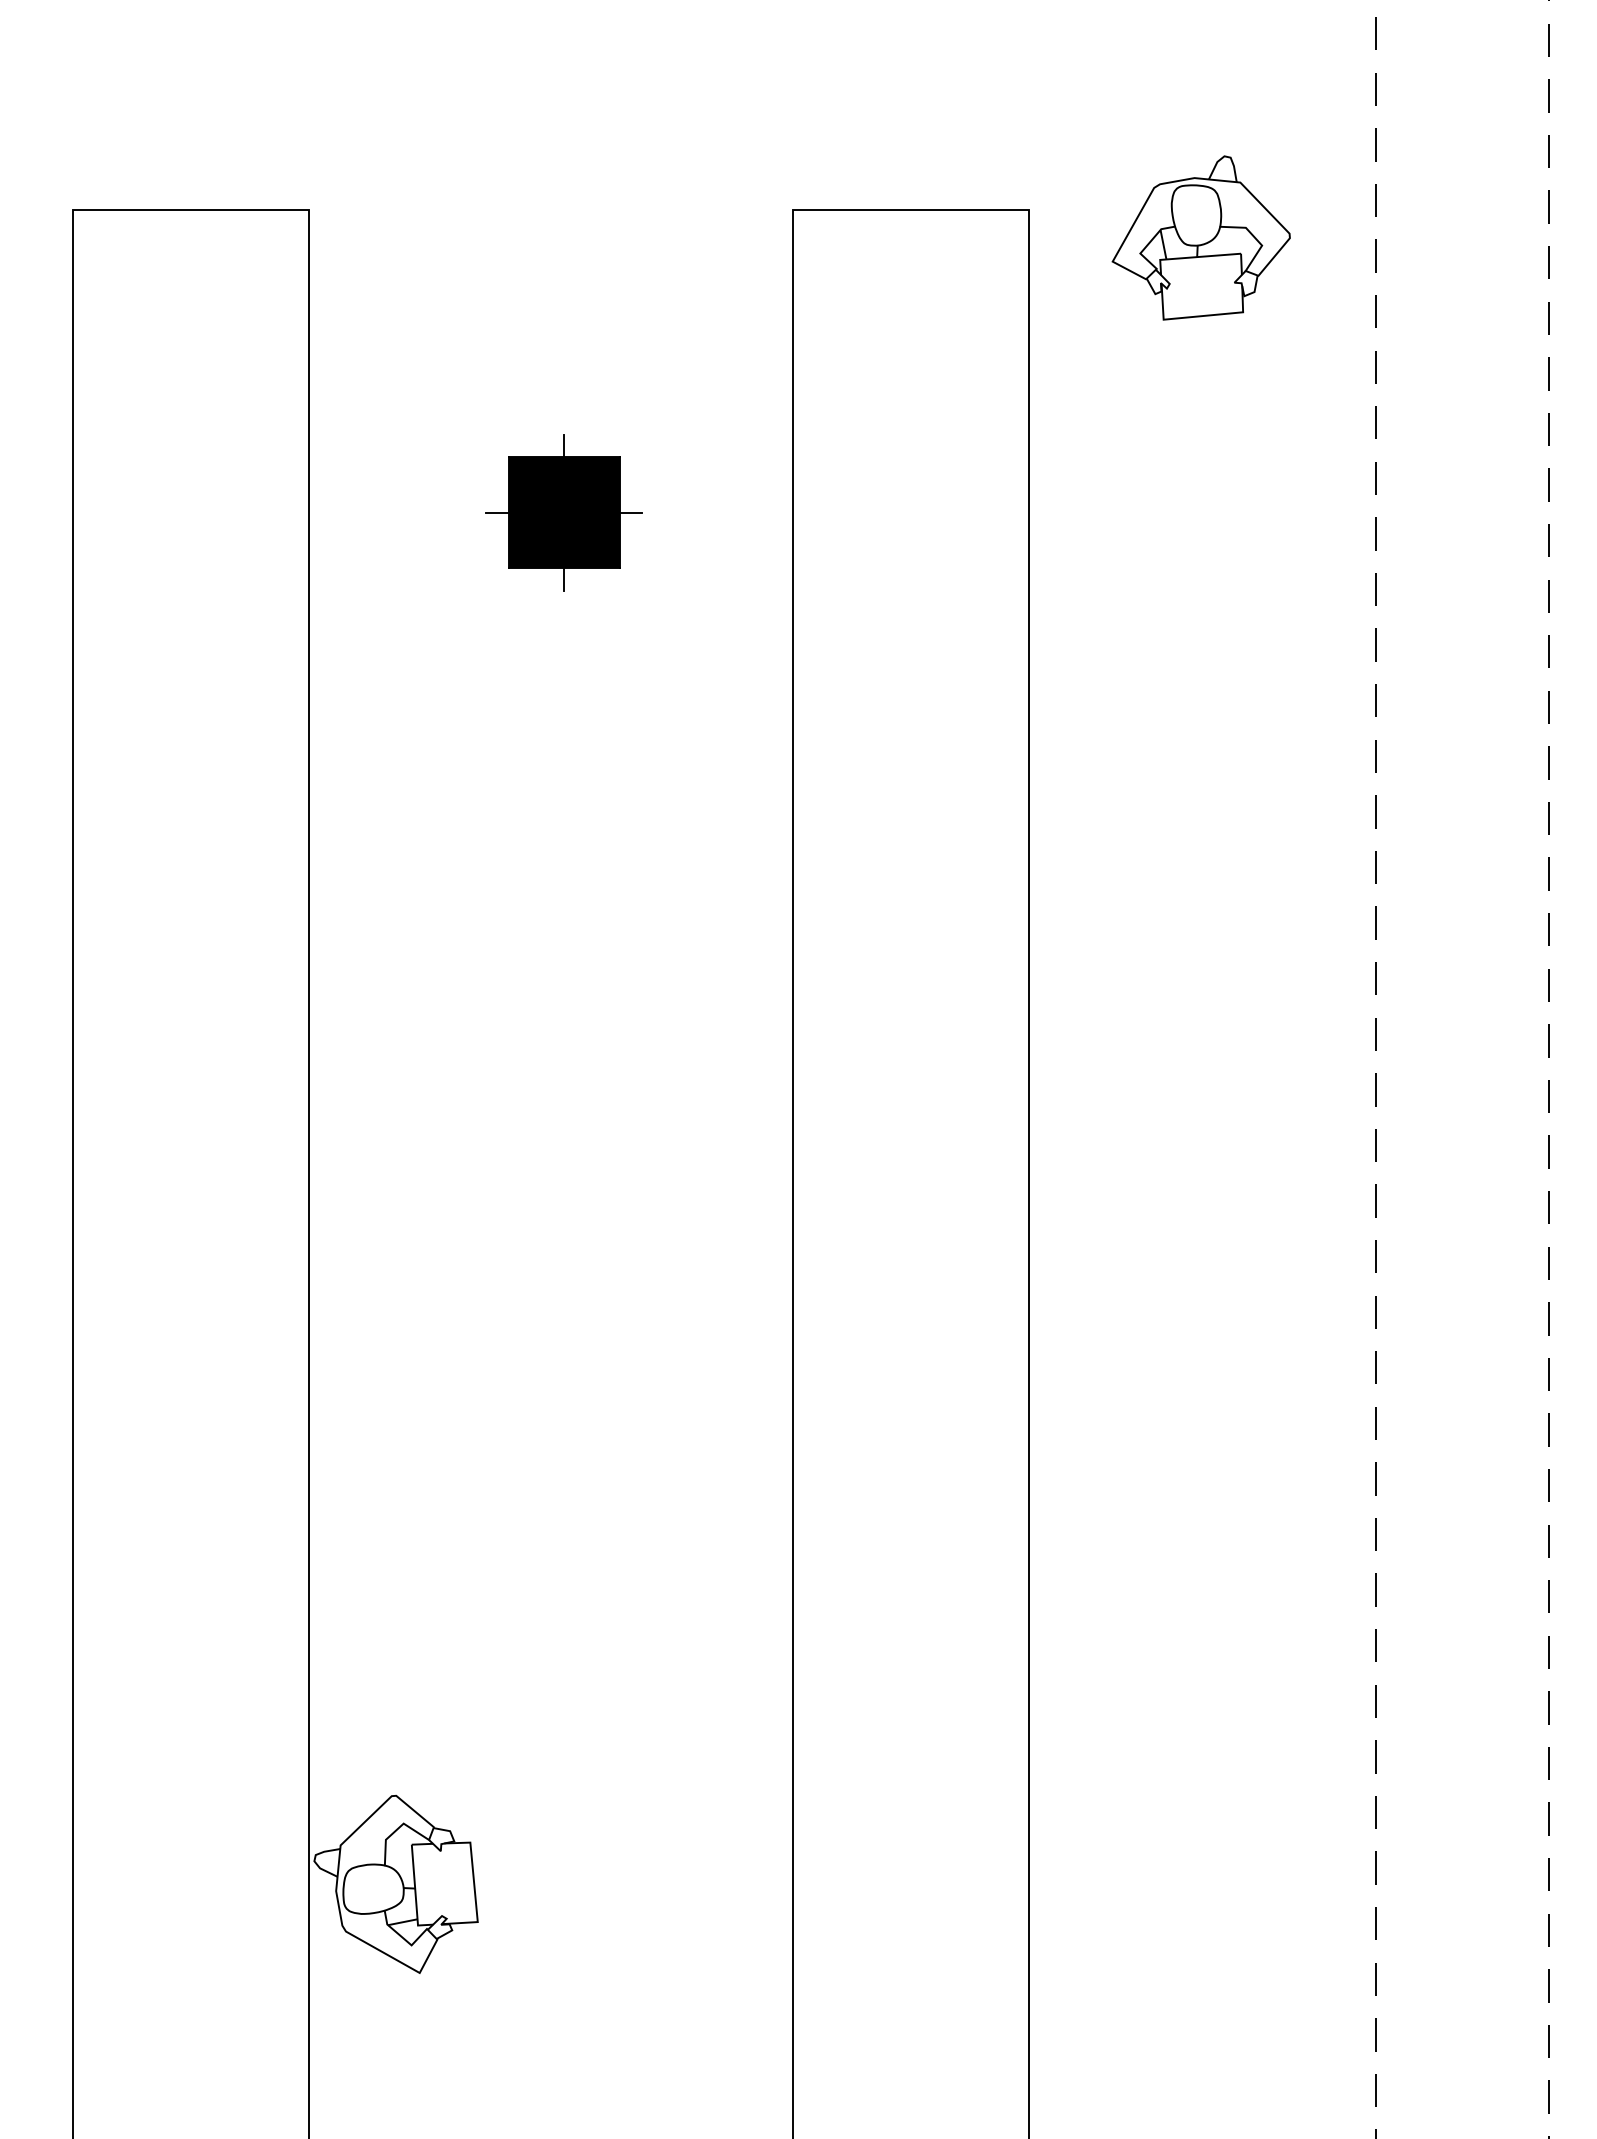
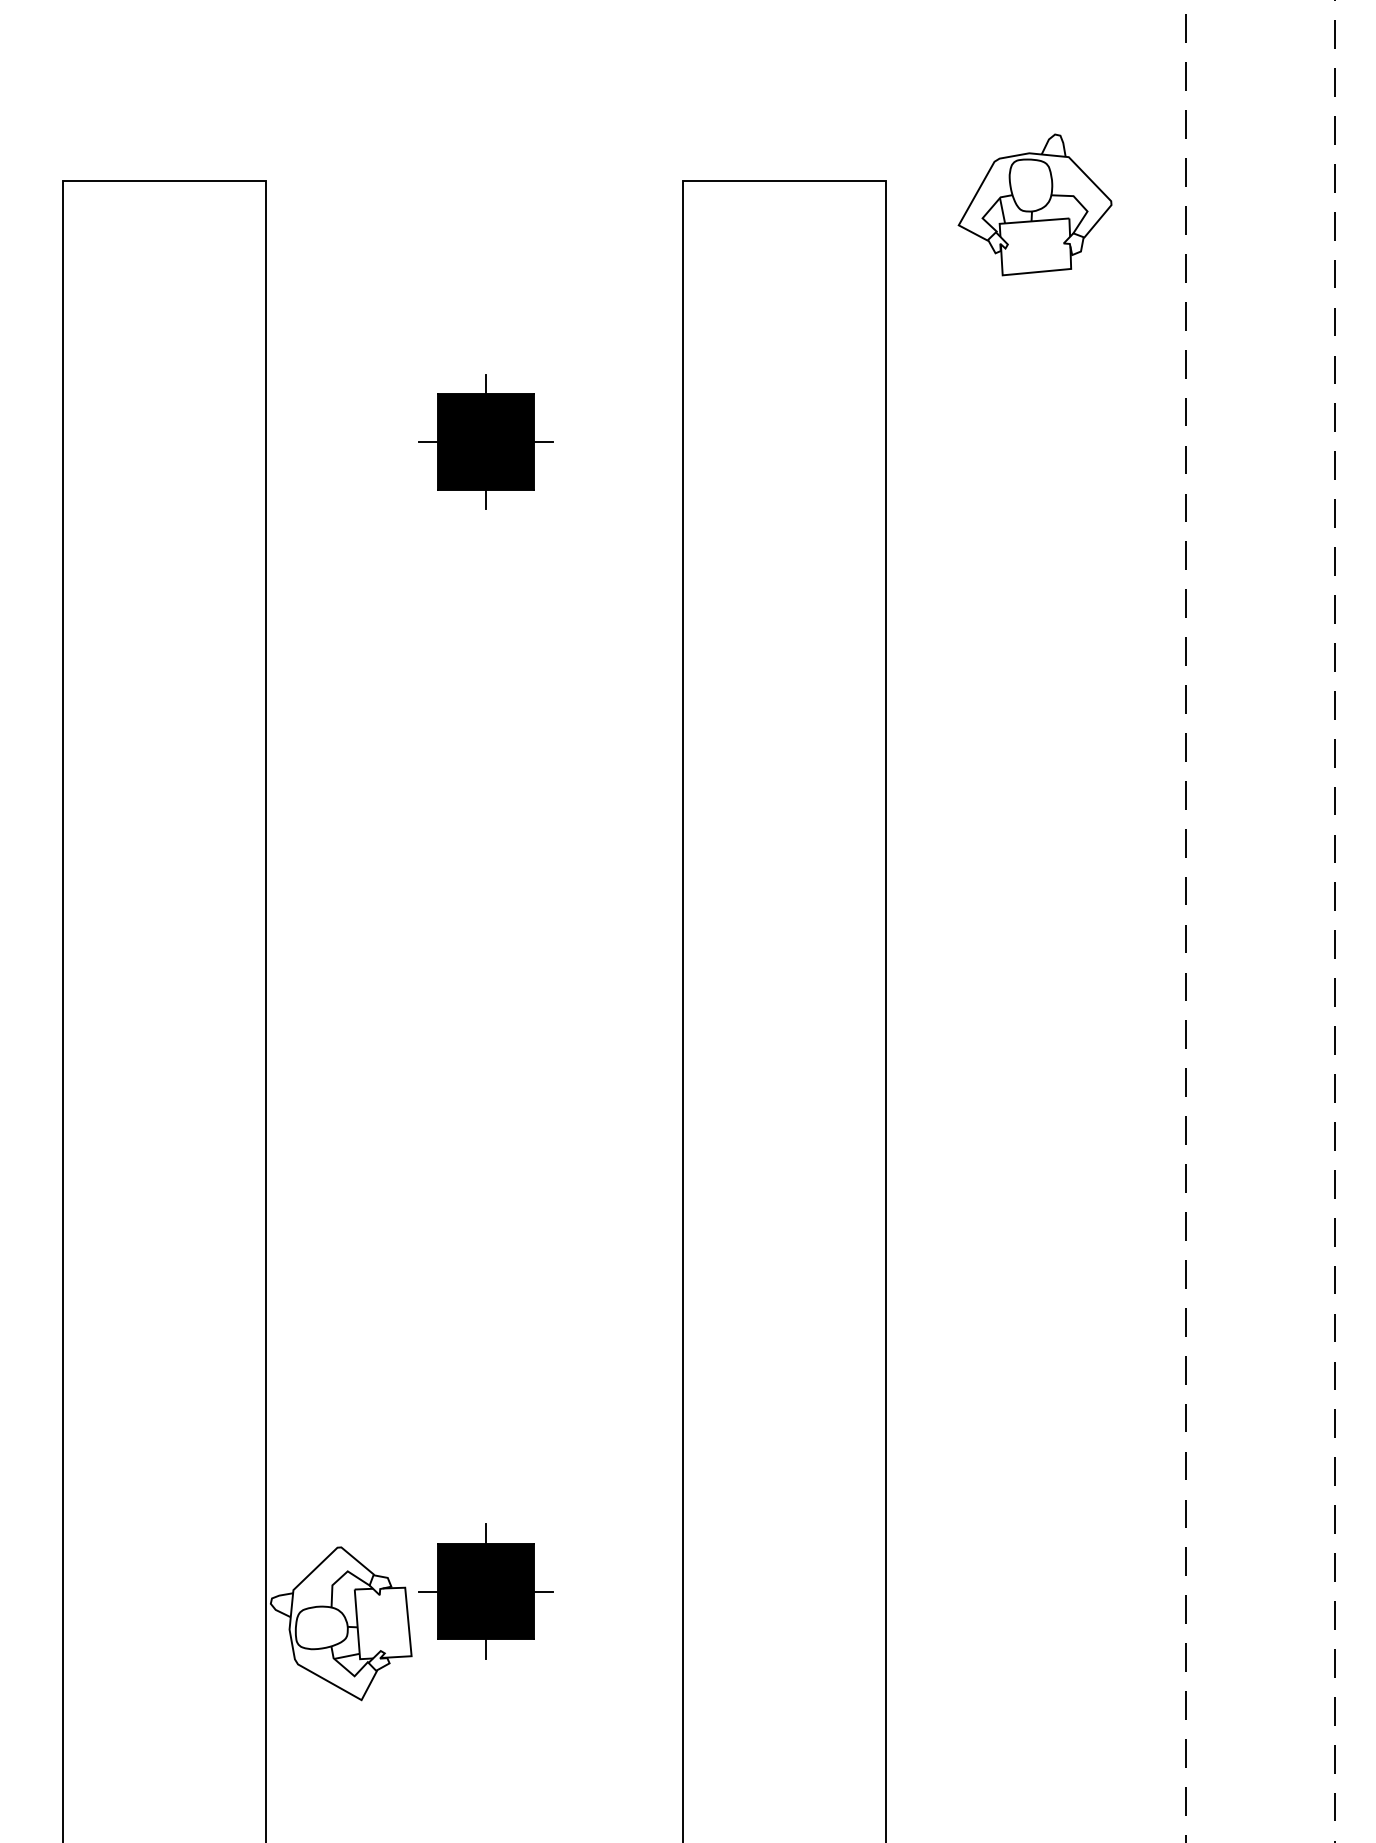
part: (563, 1846) -> (485, 1591), added

